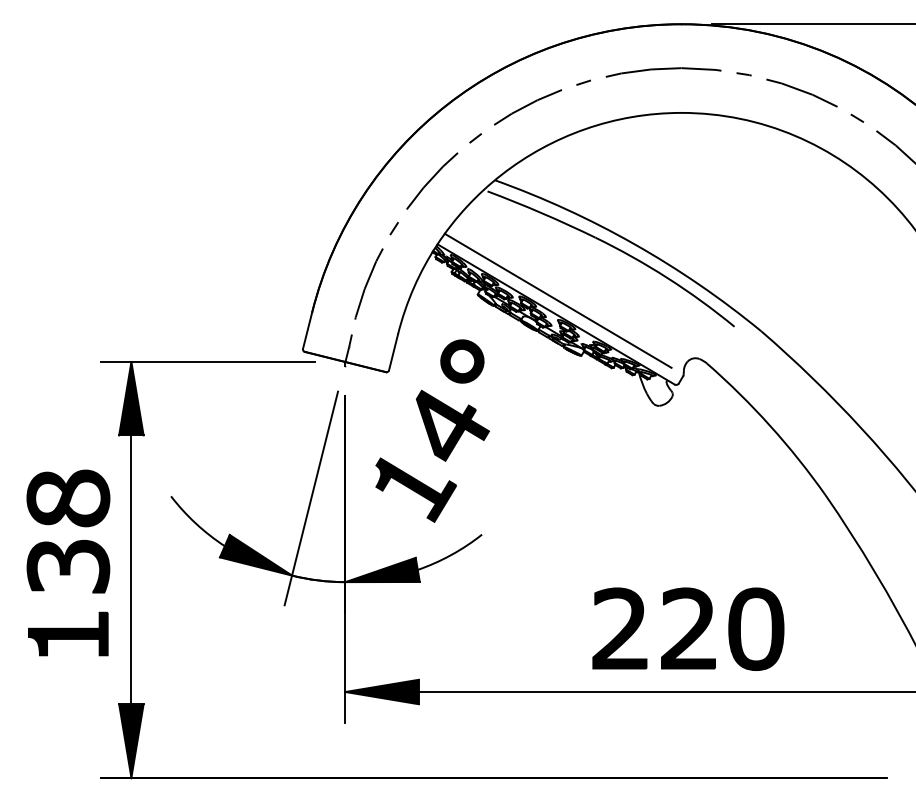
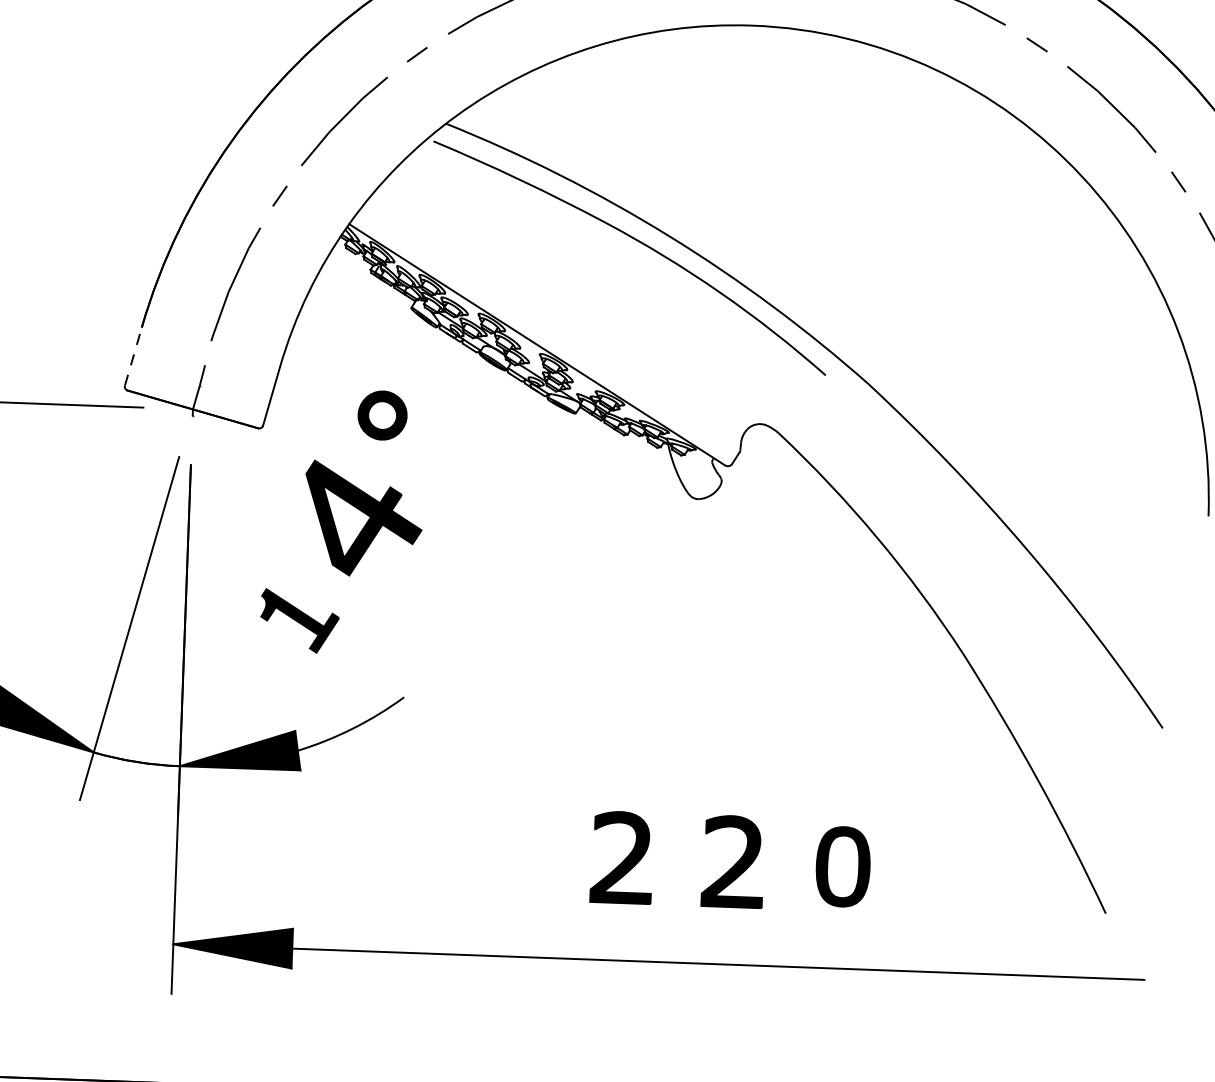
line: (557, 300) -> (540, 322), removed
line: (307, 330) -> (133, 356), solid -> dashed
part: (462, 361) -> (382, 415), size x0.7
part: (415, 489) -> (298, 620), size x0.6
part: (619, 628) -> (621, 857), size x0.7
part: (688, 628) -> (733, 861), size x0.7
part: (756, 628) -> (843, 865), size x0.6

